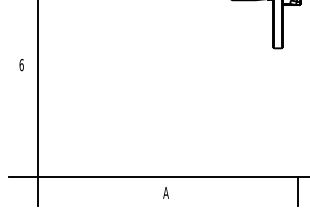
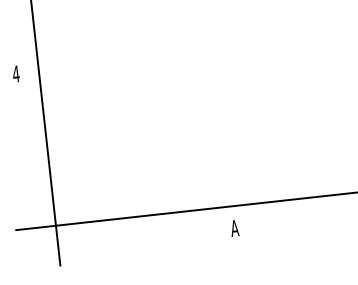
text: (21, 64) -> (15, 73), 6 -> 4

